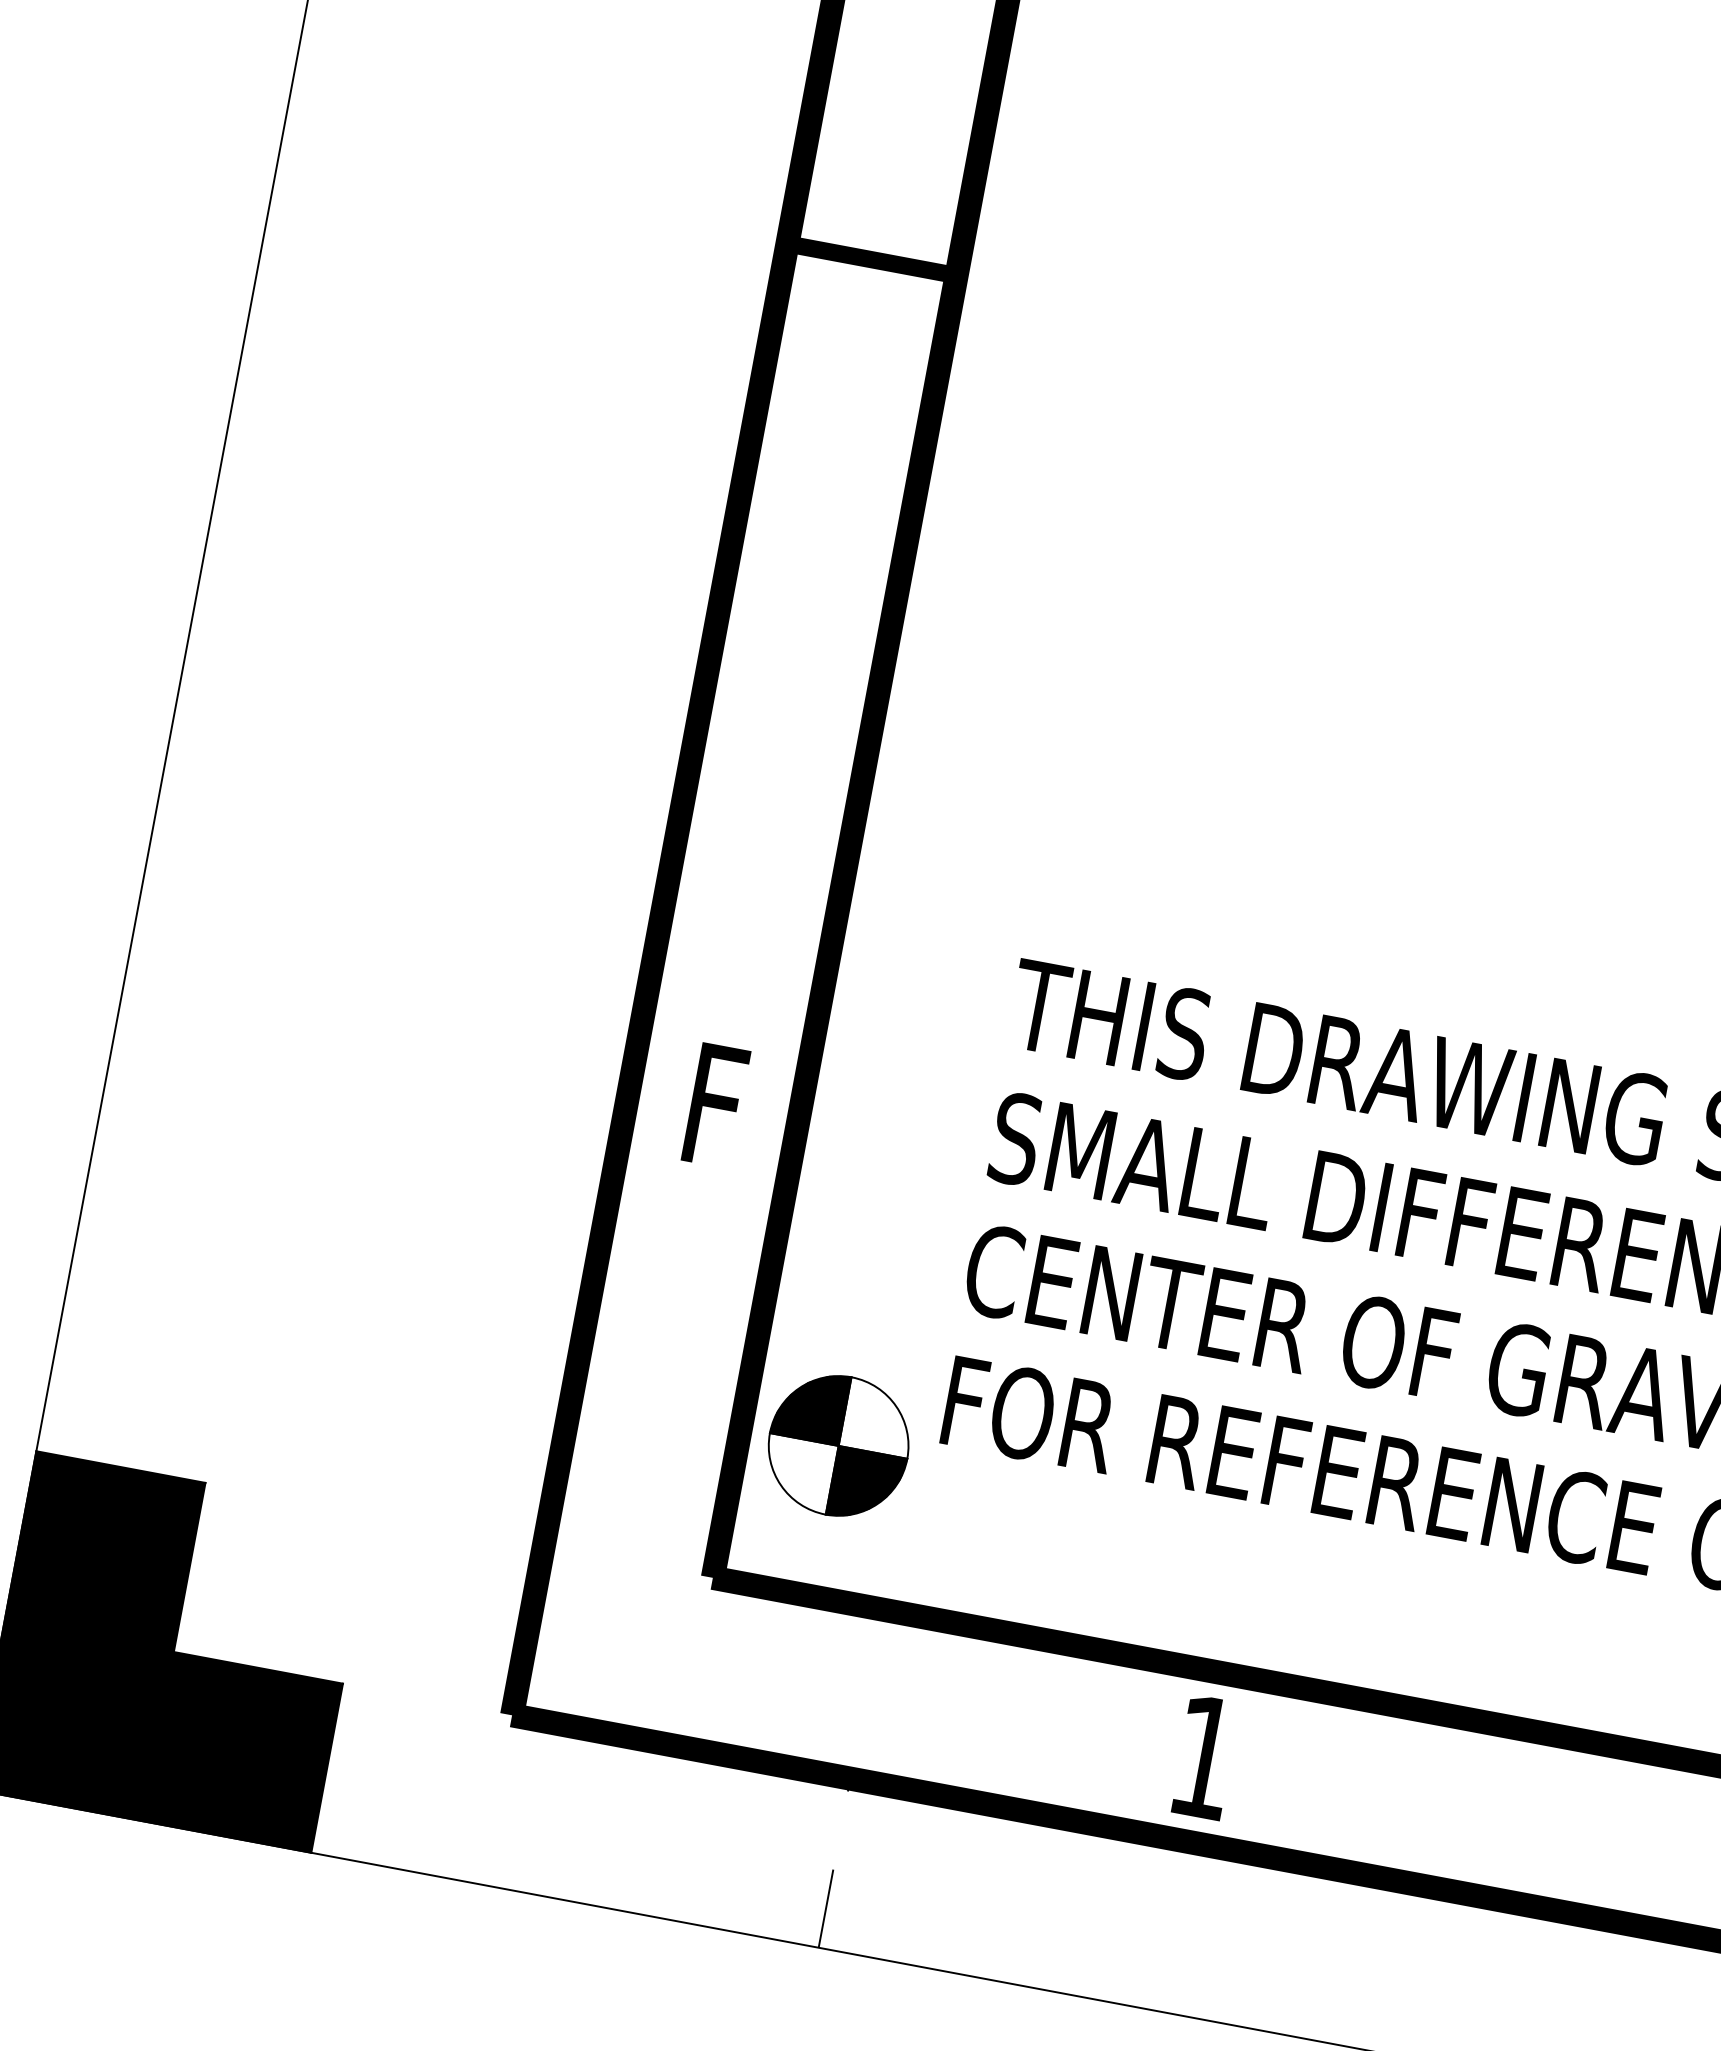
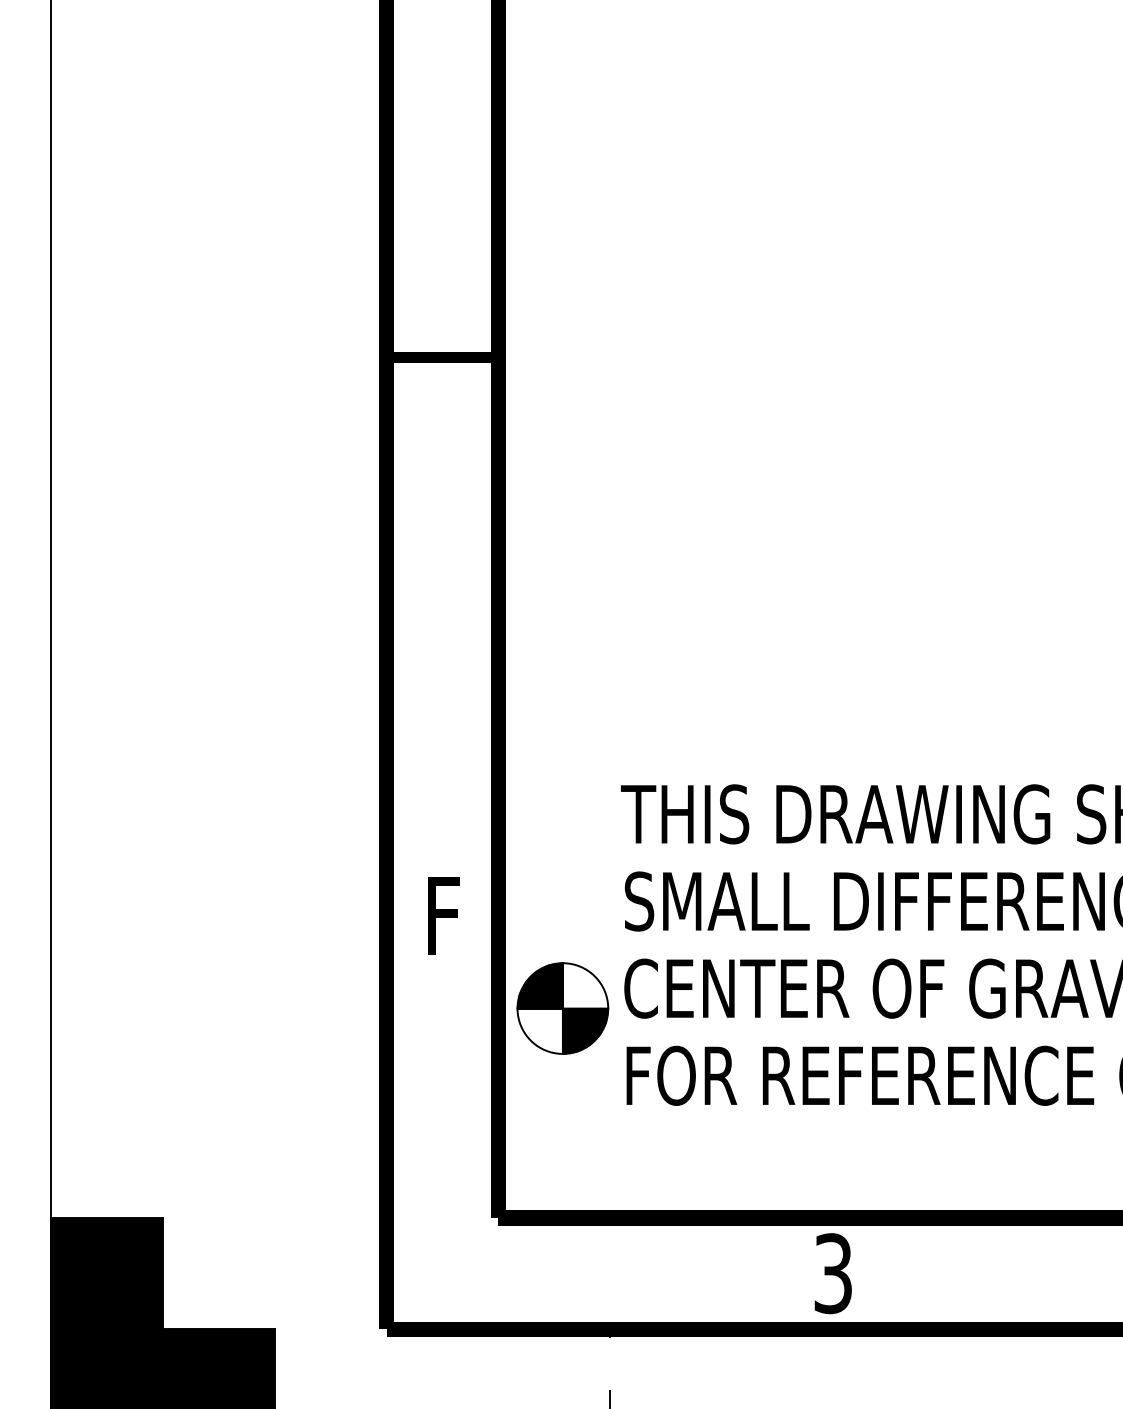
part: (838, 1445) -> (562, 1008), moved
text: (1202, 1756) -> (832, 1273), 1 -> 3

